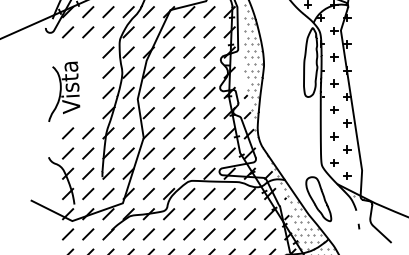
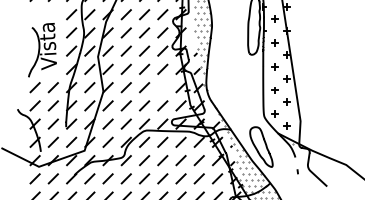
part: (64, 91) -> (42, 49), moved
line: (209, 133) -> (162, 87), removed

